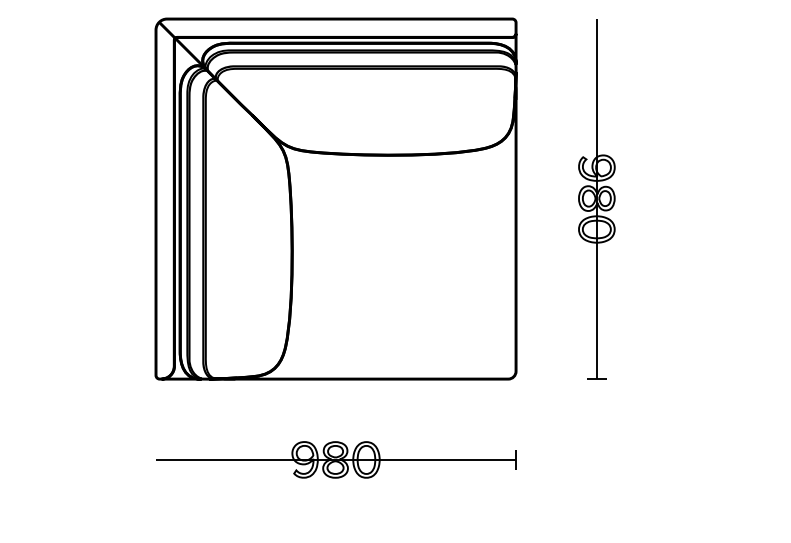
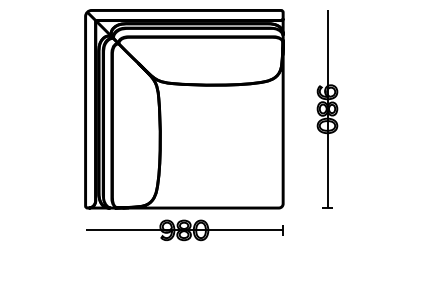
part: (336, 460) -> (184, 230), moved

